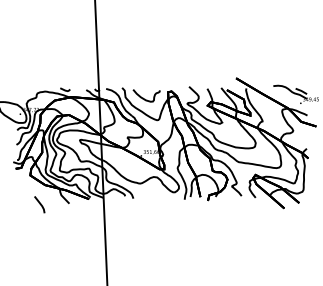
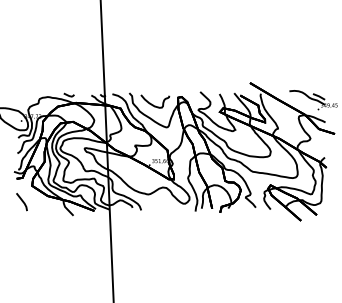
line: (39, 204) -> (21, 201), moved

